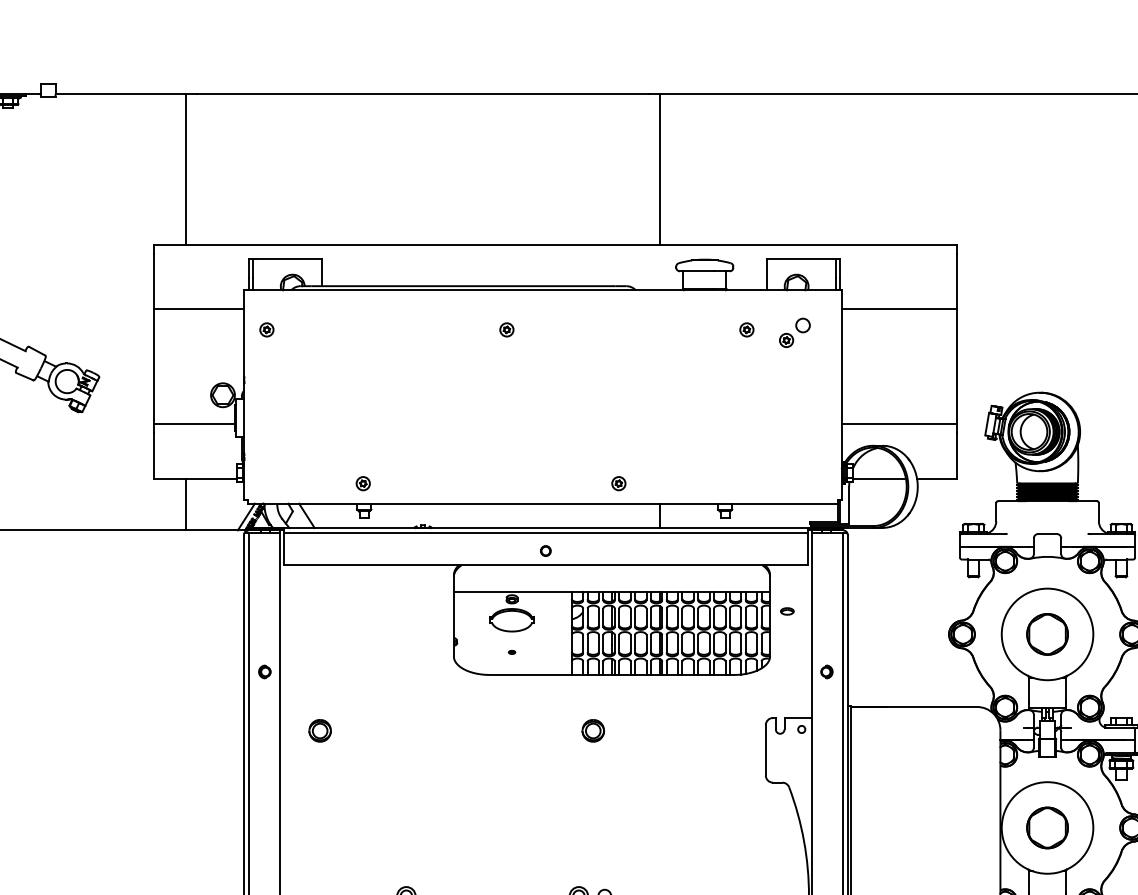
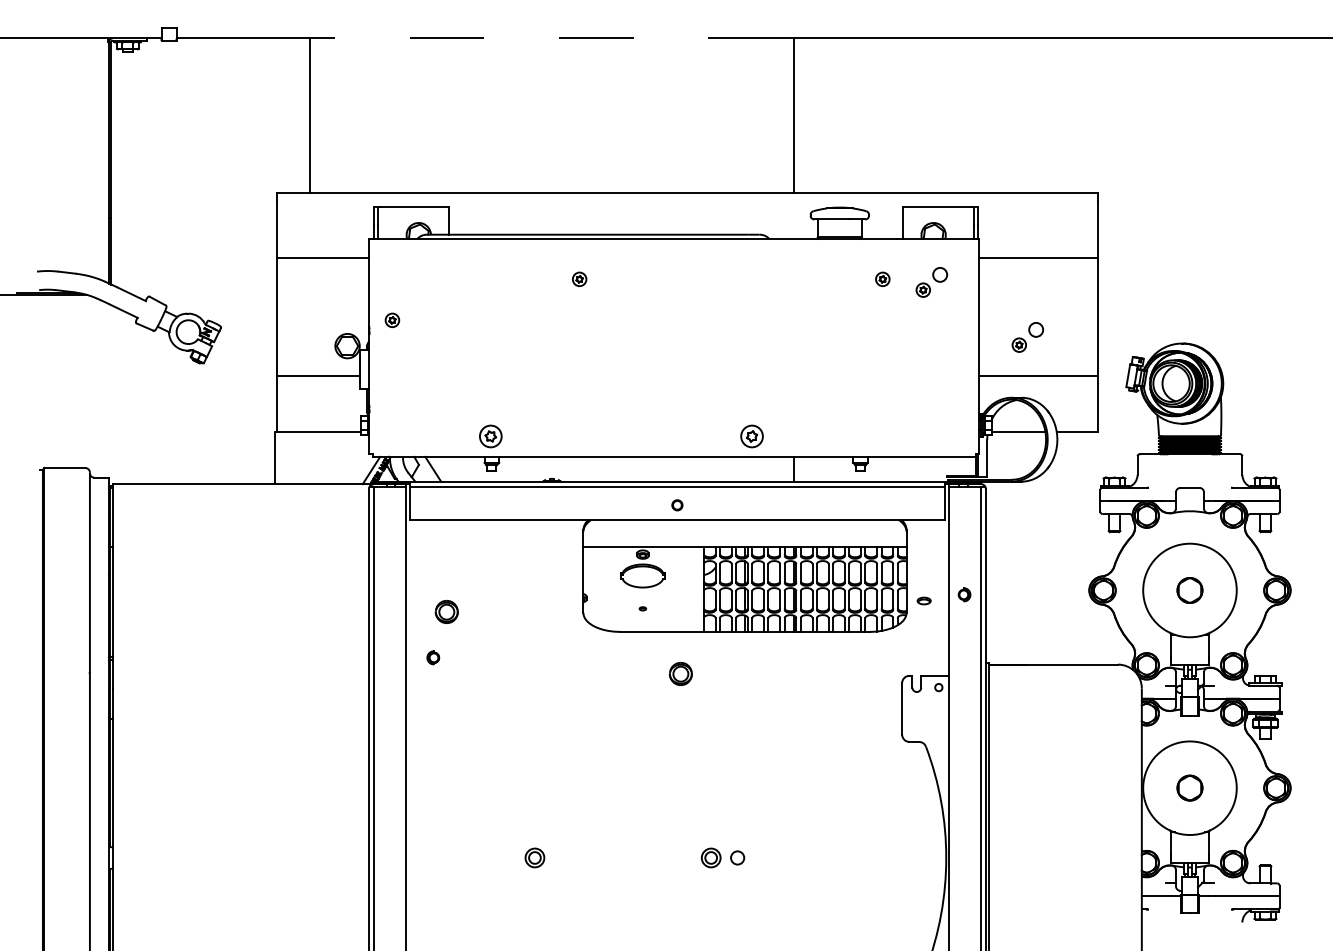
line: (422, 94) -> (551, 38), solid -> dashed
part: (266, 330) -> (392, 320), moved
part: (506, 330) -> (579, 279), moved
part: (888, 386) -> (1027, 337), added
part: (362, 483) -> (490, 436), size x1.6
part: (618, 483) -> (751, 436), size x1.6
line: (185, 504) -> (274, 457), moved
part: (786, 610) -> (923, 600), moved
part: (1047, 634) -> (1189, 590), size x0.6
part: (265, 671) -> (433, 657), moved
part: (826, 671) -> (964, 594), moved
part: (319, 730) -> (446, 611), moved
part: (592, 730) -> (680, 673), moved
part: (1047, 827) -> (1189, 787), size x0.6

